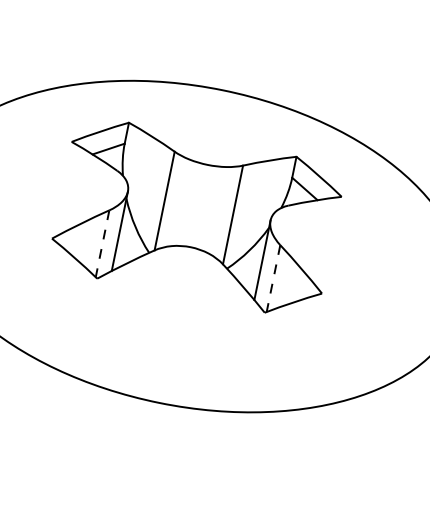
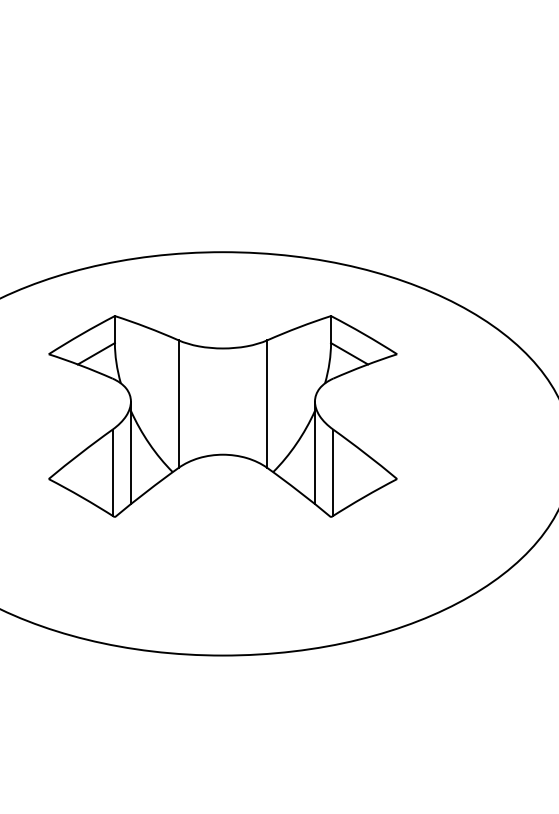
line: (102, 244) -> (112, 473), dashed -> solid
line: (273, 279) -> (333, 473), dashed -> solid

